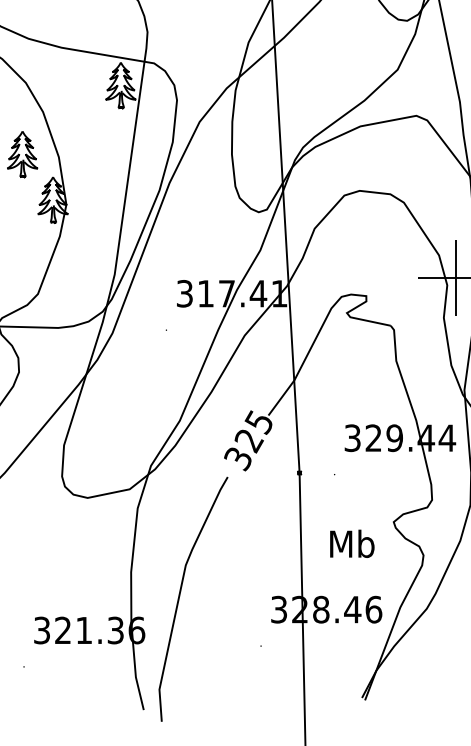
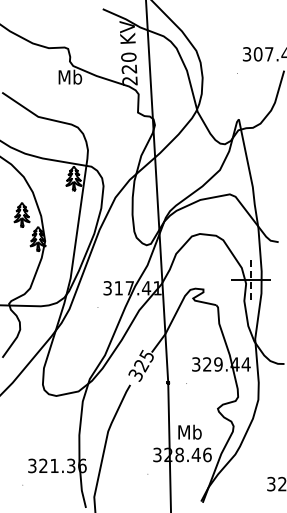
line: (455, 277) -> (250, 279), solid -> dashed
text: (351, 542) -> (189, 431), moved

